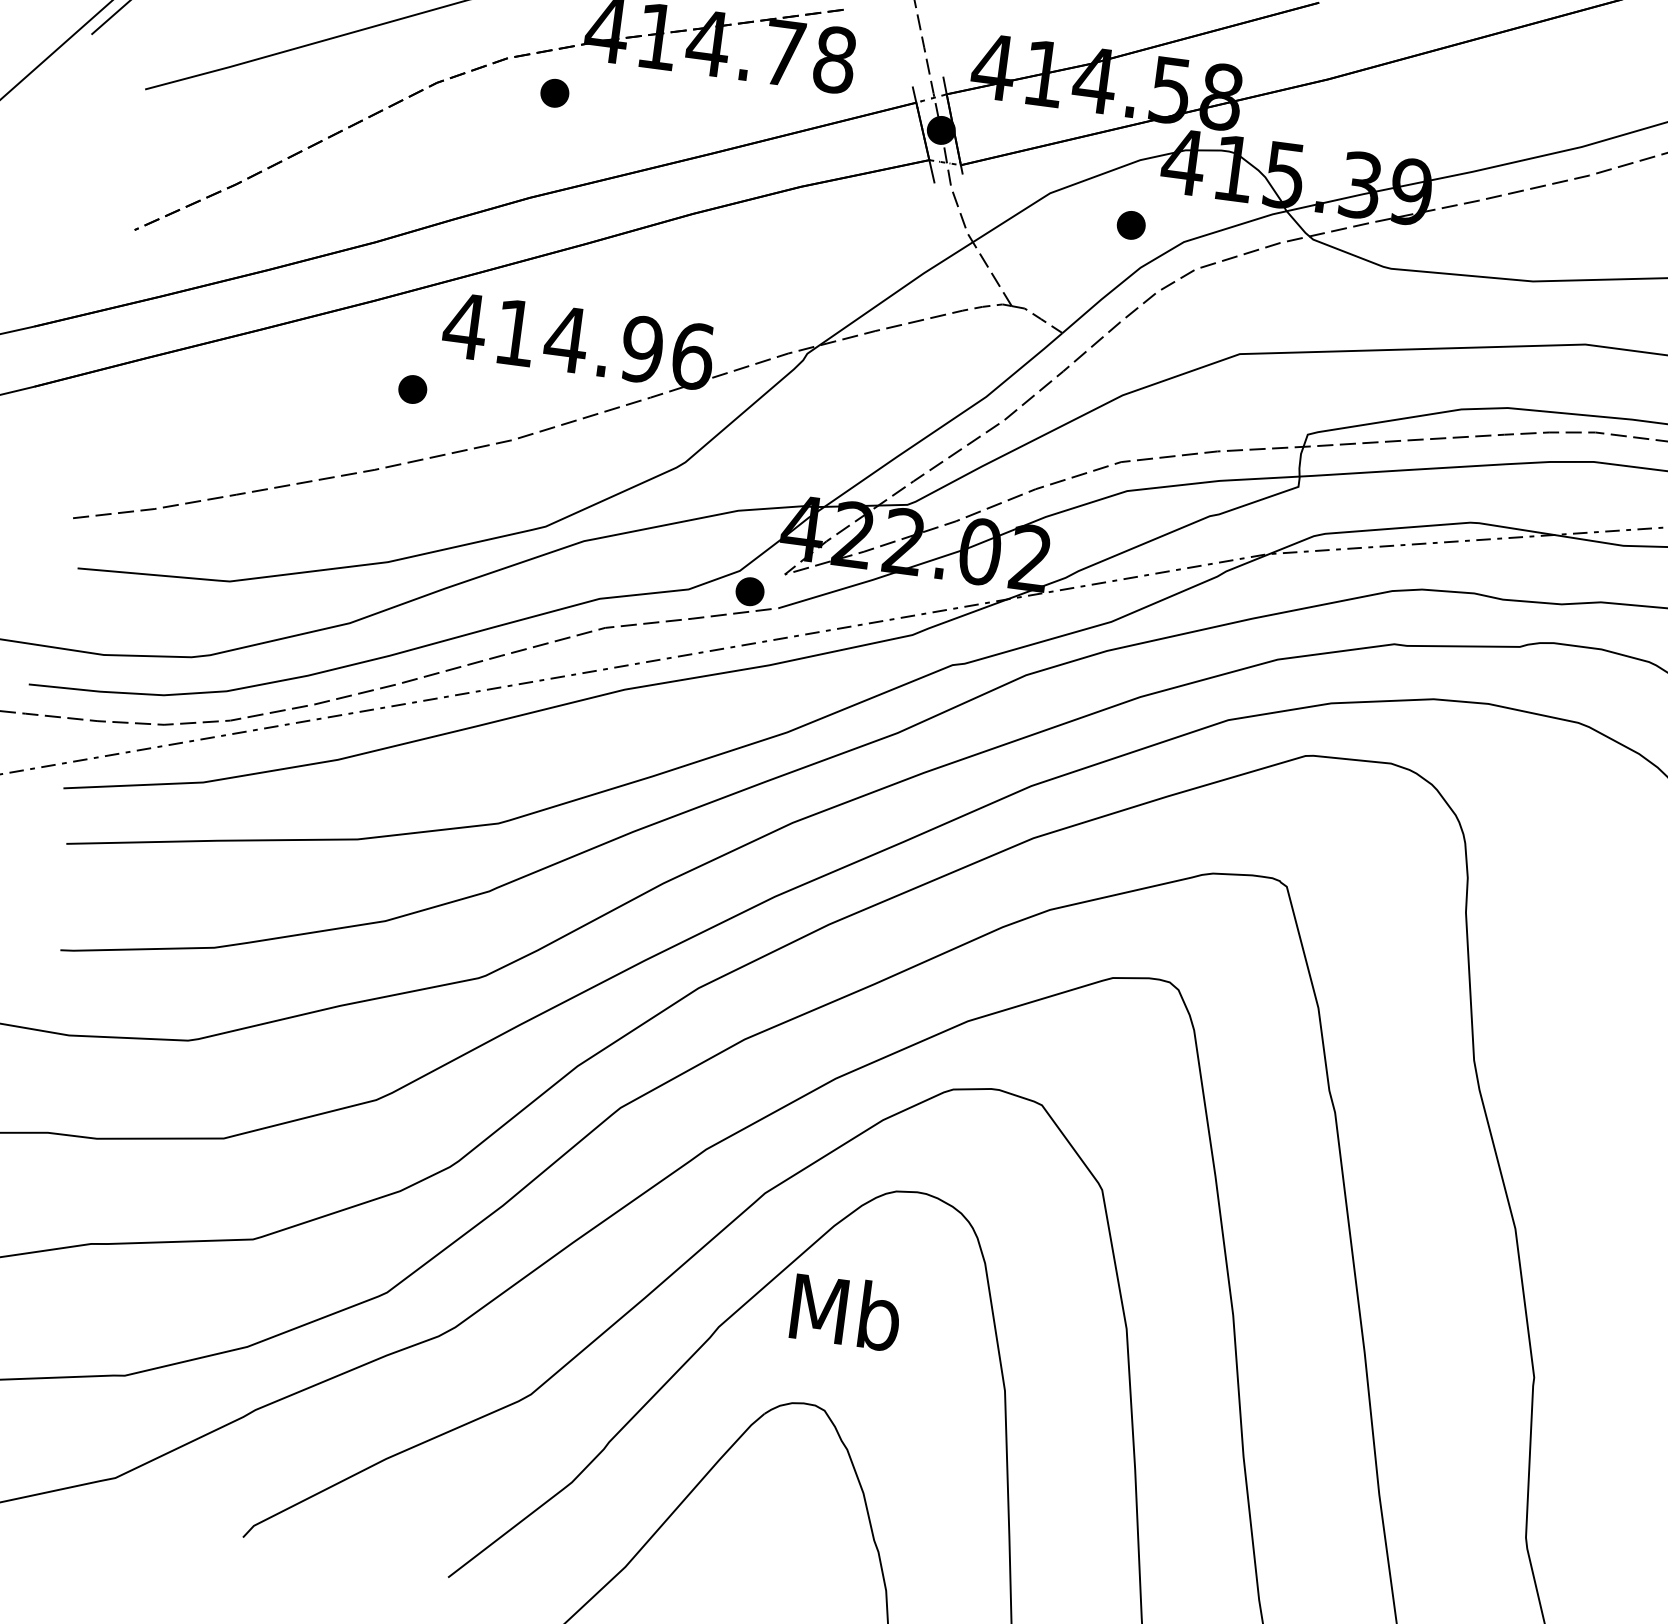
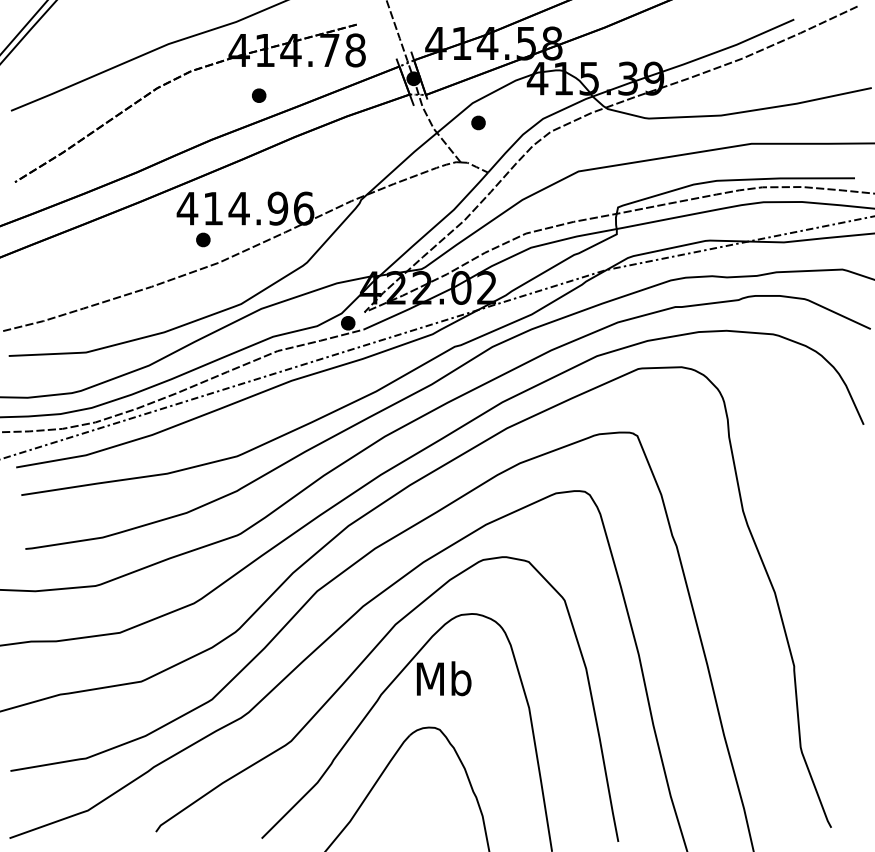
part: (555, 92) -> (259, 95), moved
part: (1131, 224) -> (478, 122), moved
part: (413, 388) -> (203, 239), moved

